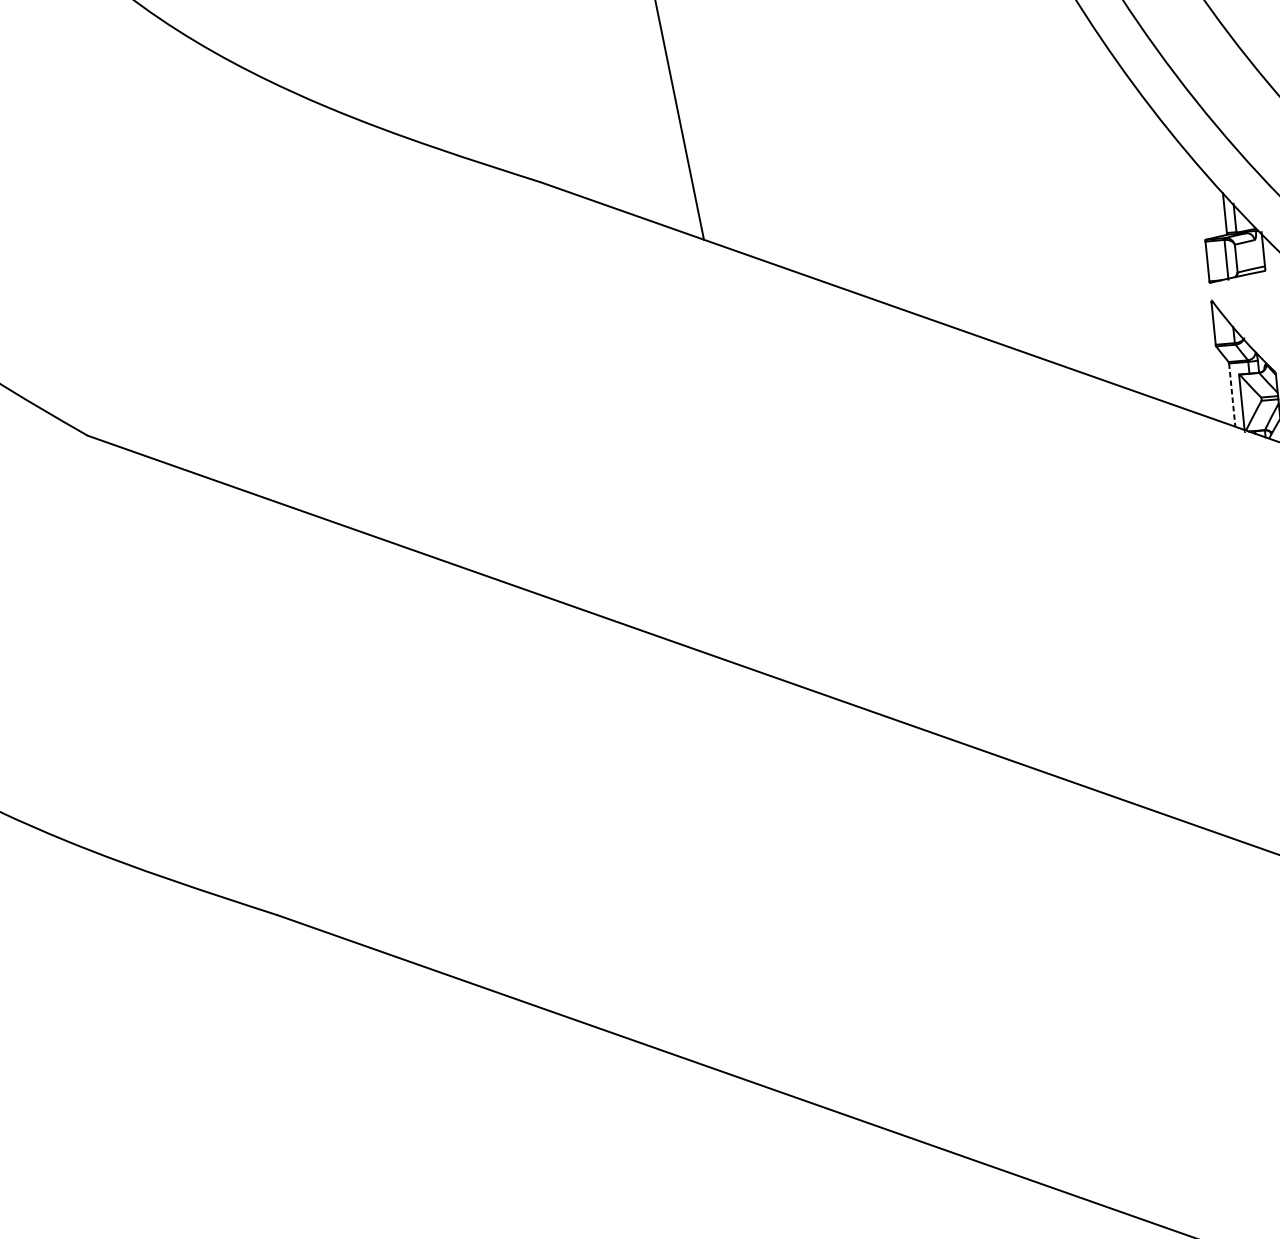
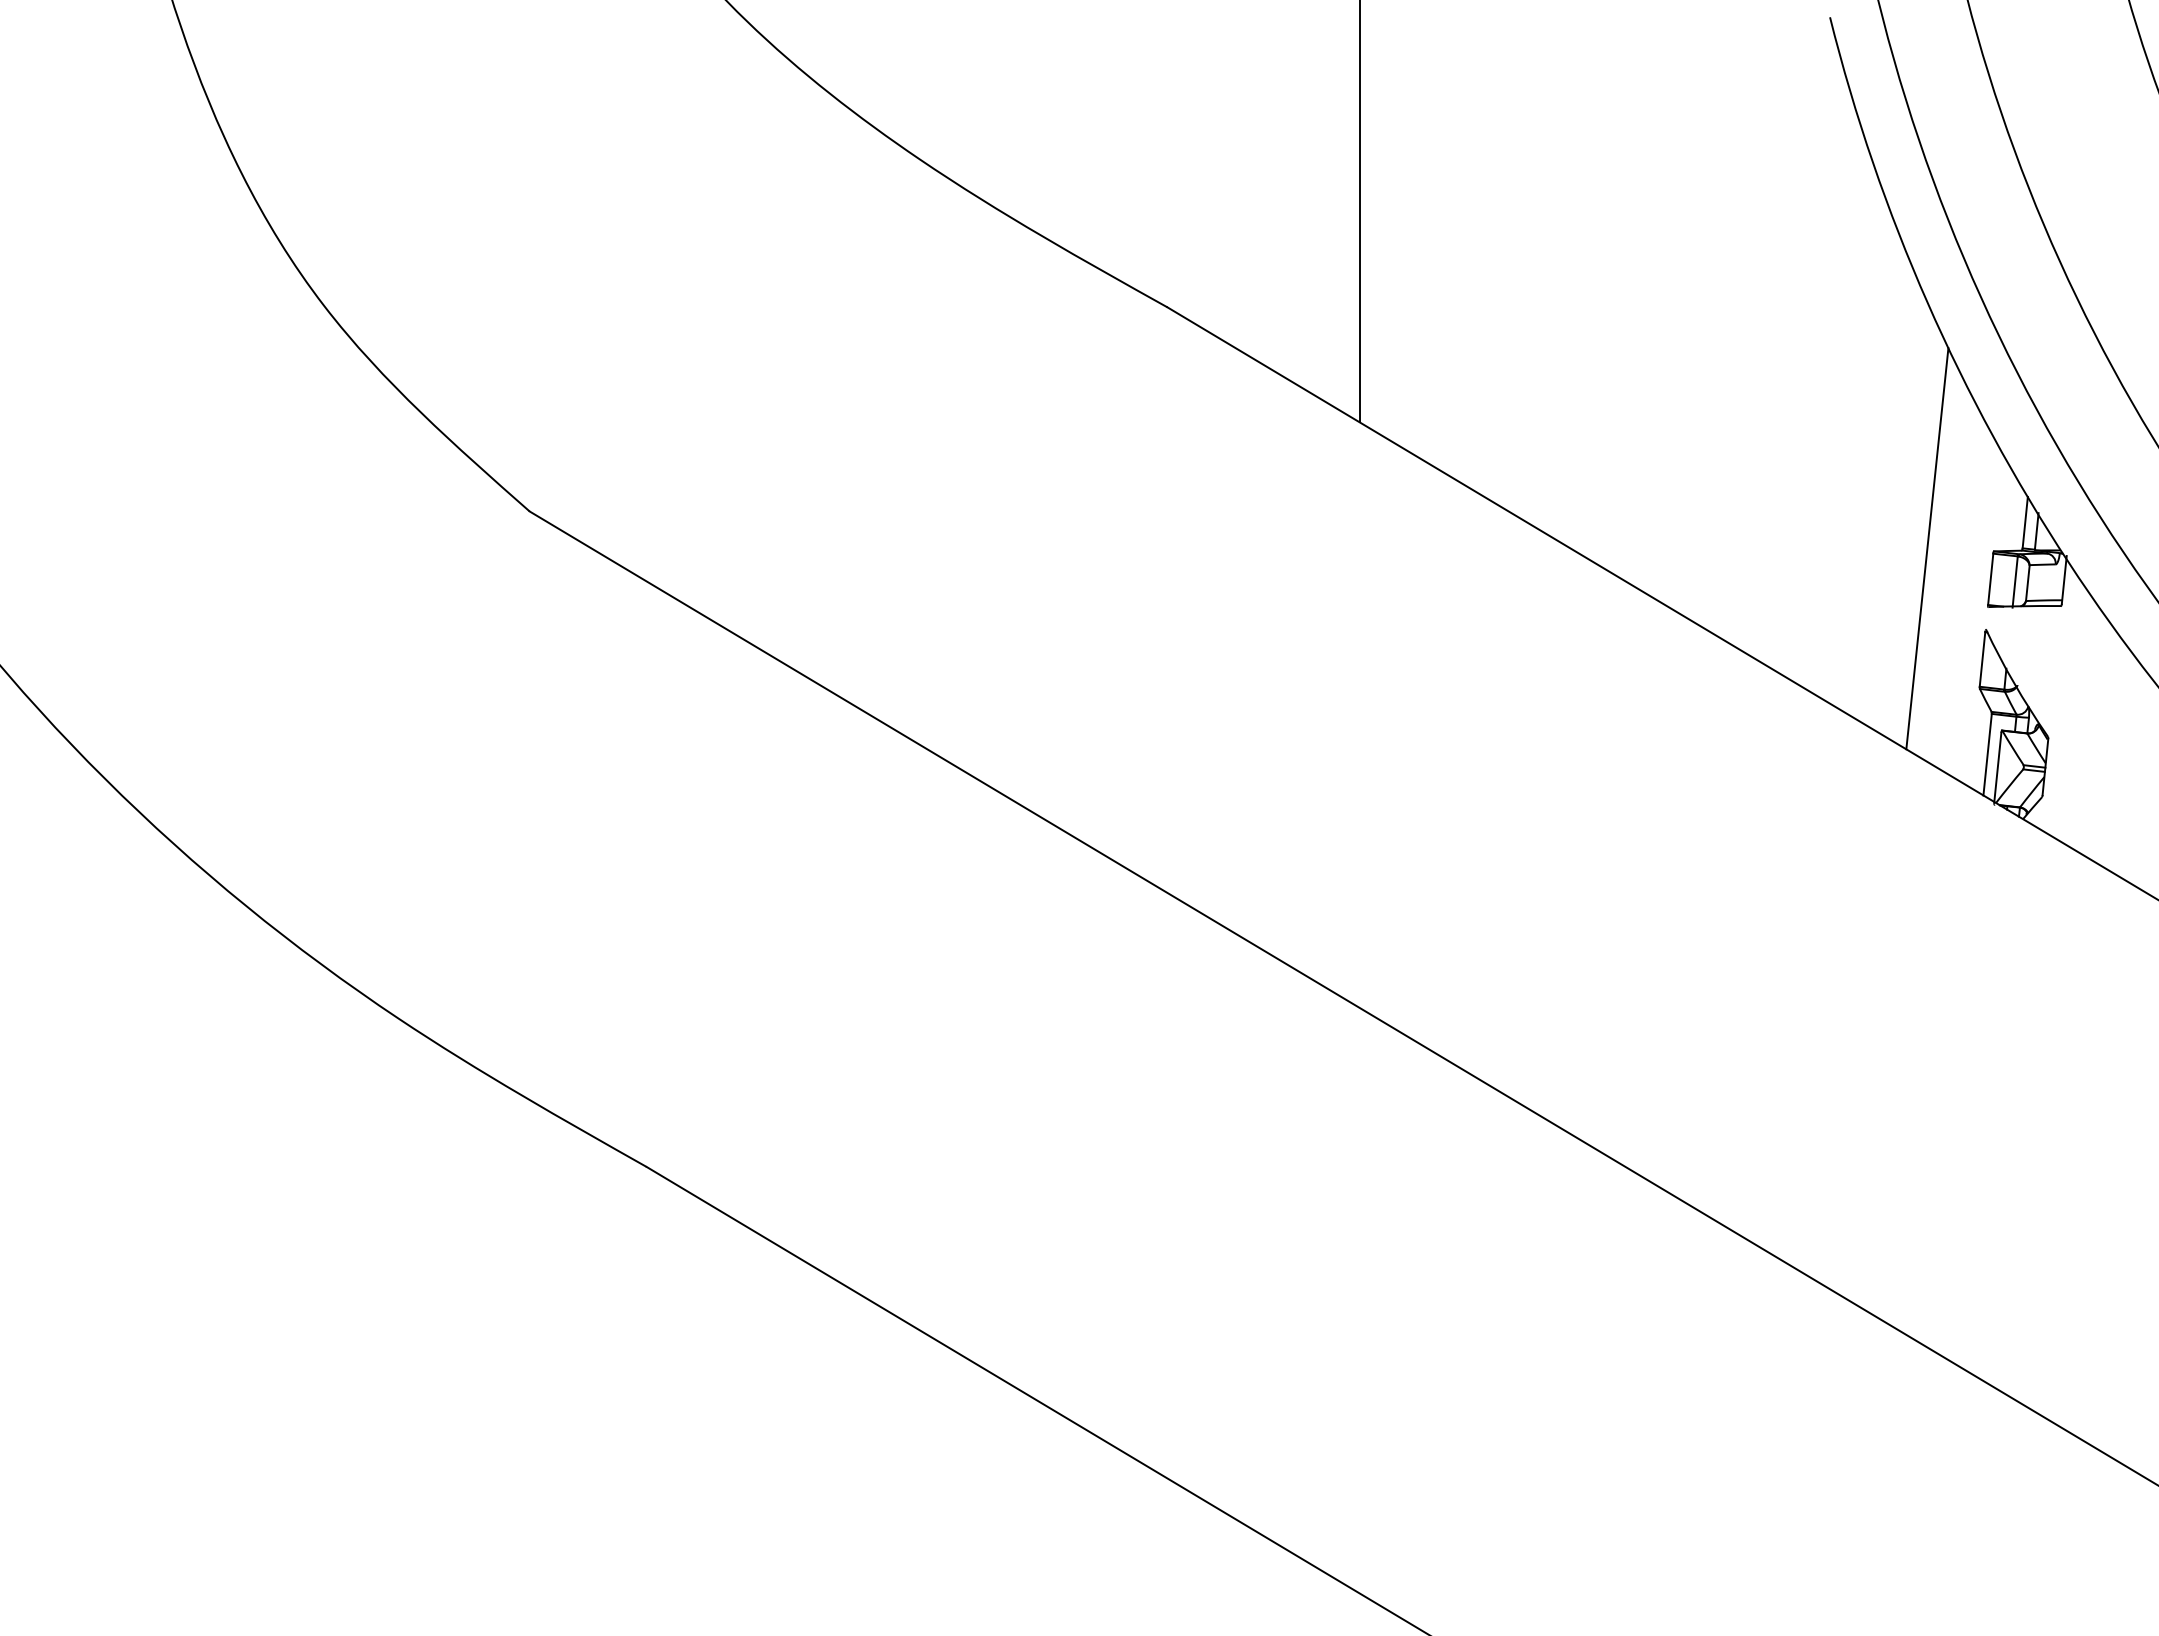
line: (1154, 247) -> (1927, 548), added
line: (1232, 395) -> (1987, 755), dashed -> solid

